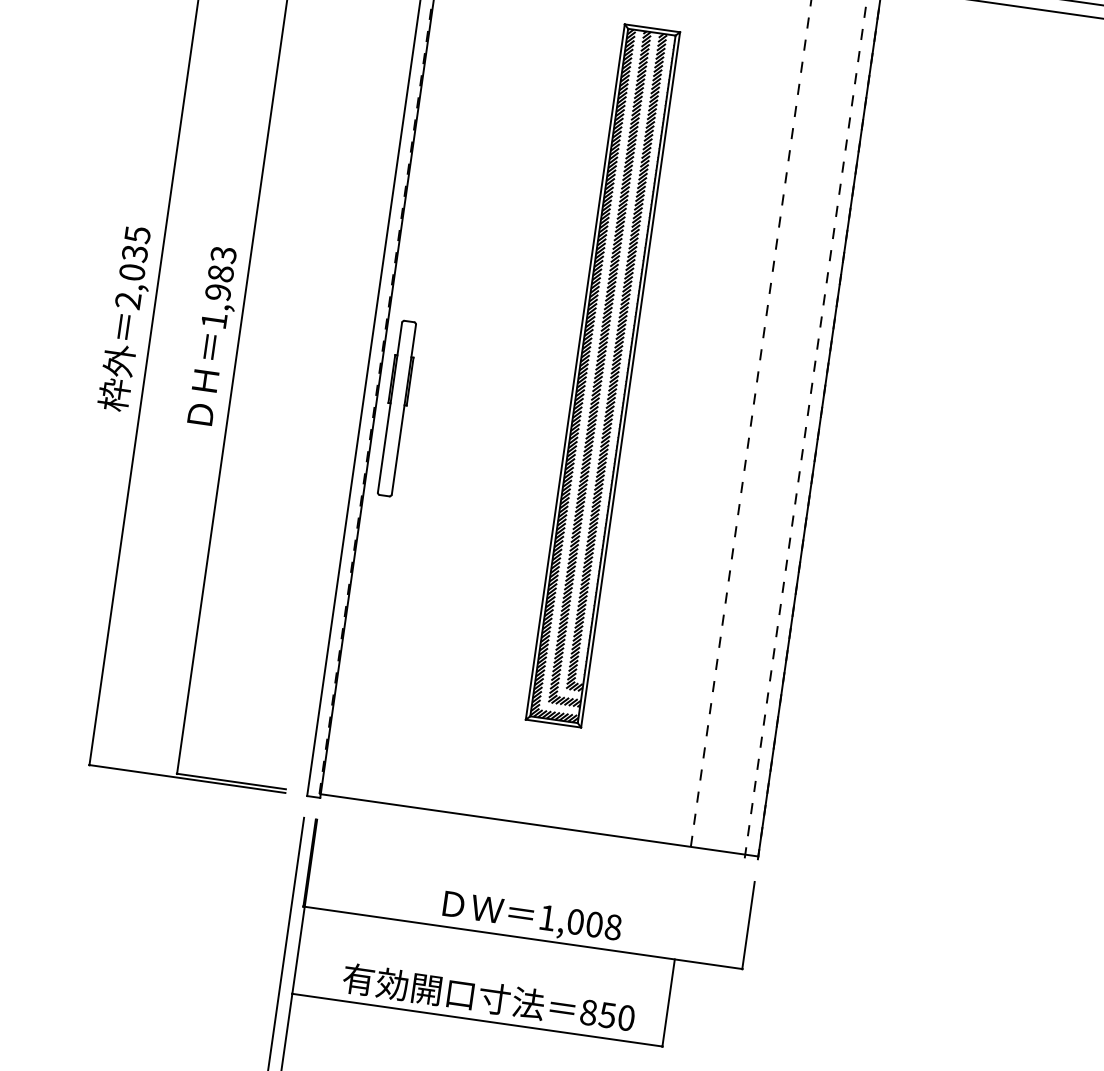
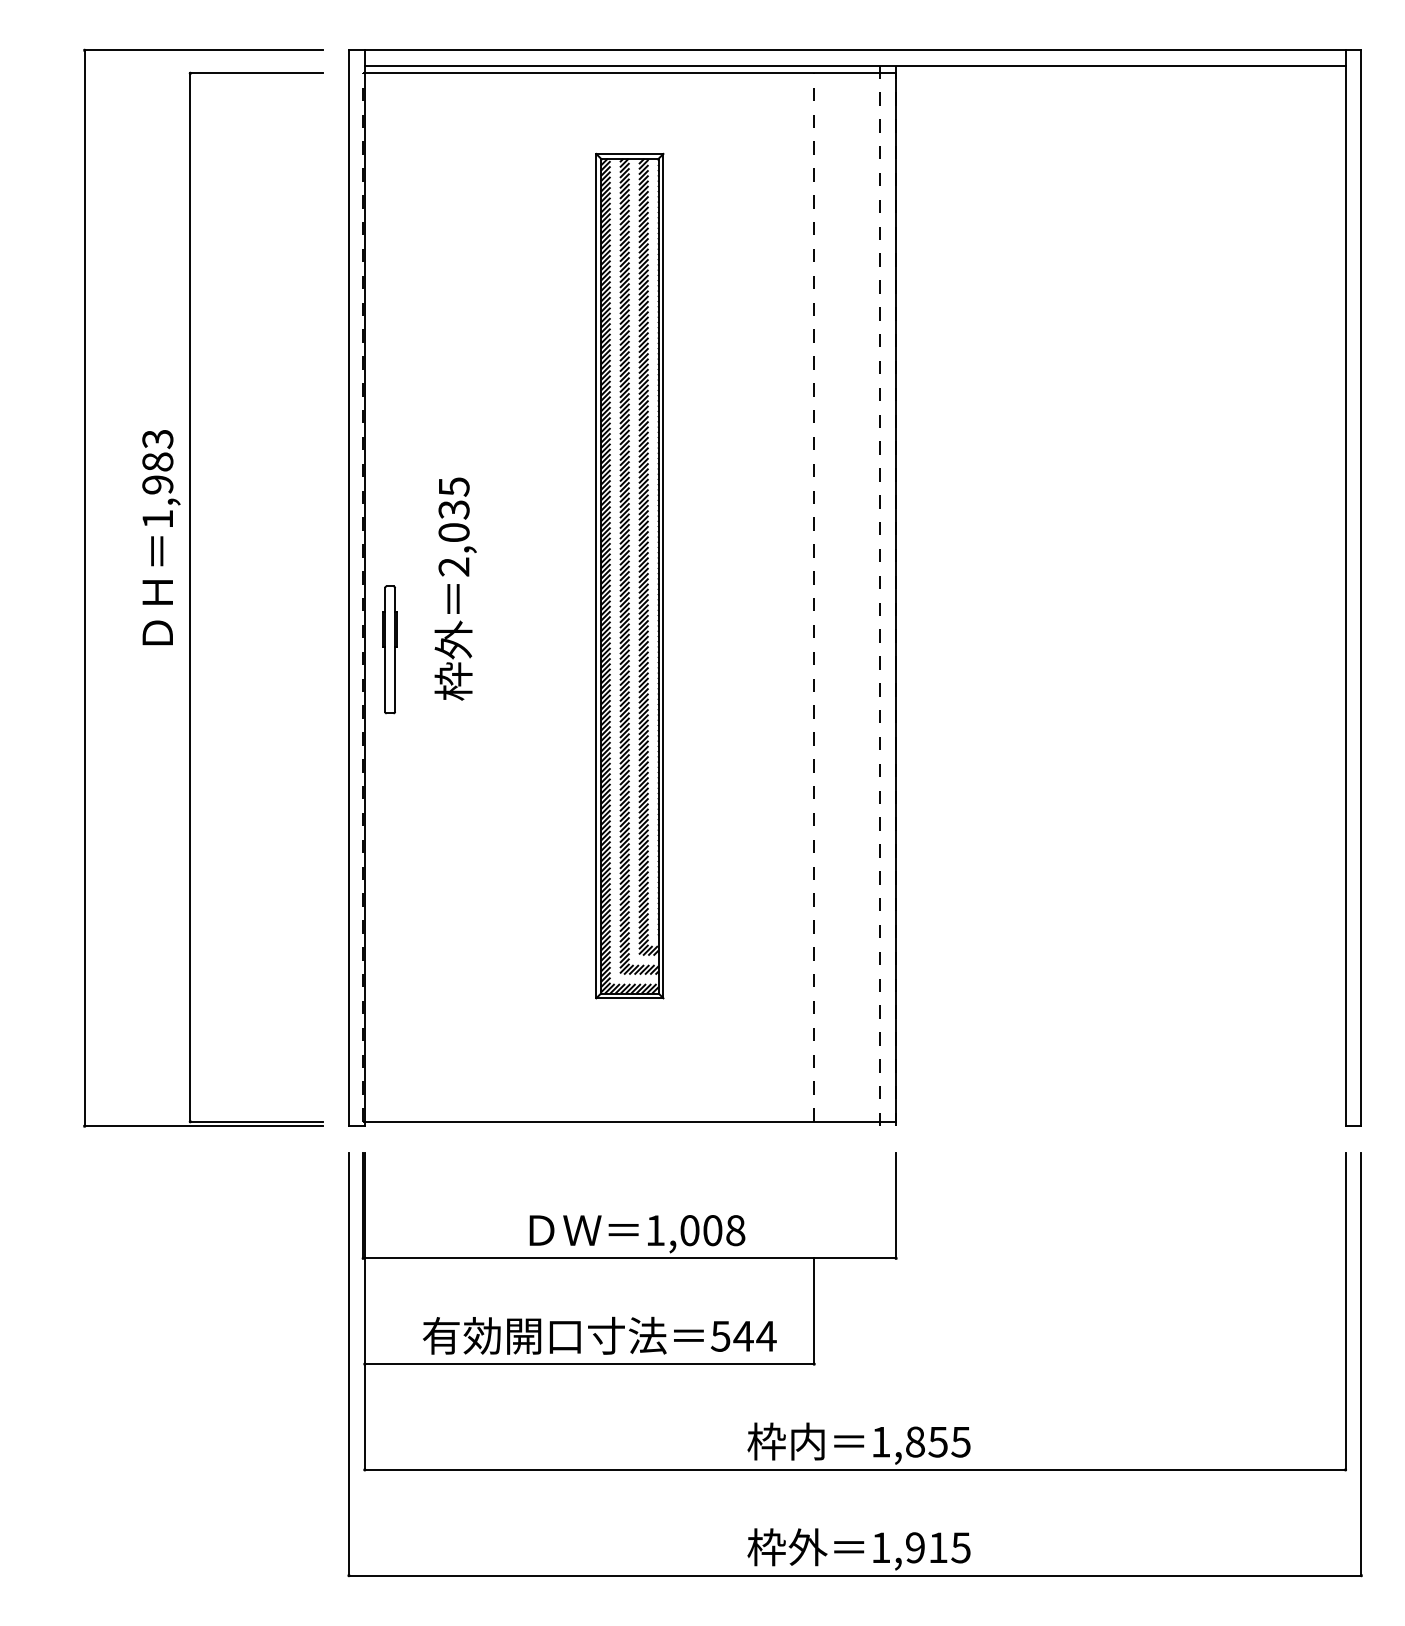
text: (126, 318) -> (455, 588), moved
text: (215, 336) -> (161, 537), moved
part: (396, 408) -> (389, 649), size x0.6
text: (607, 1014) -> (743, 1335), 850 -> 544

